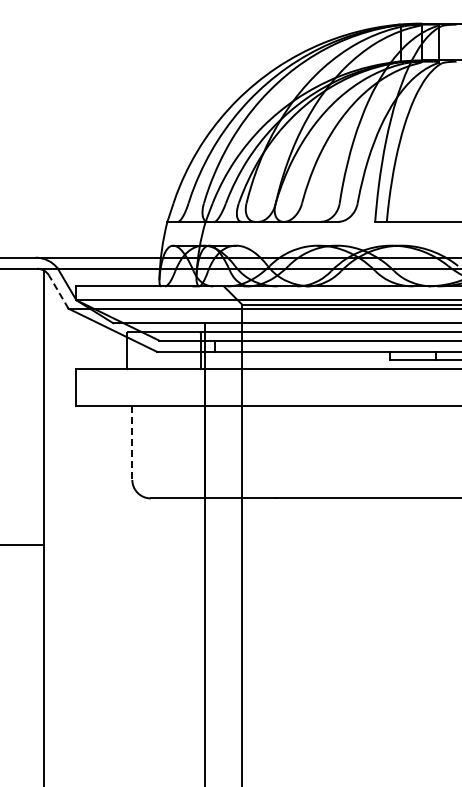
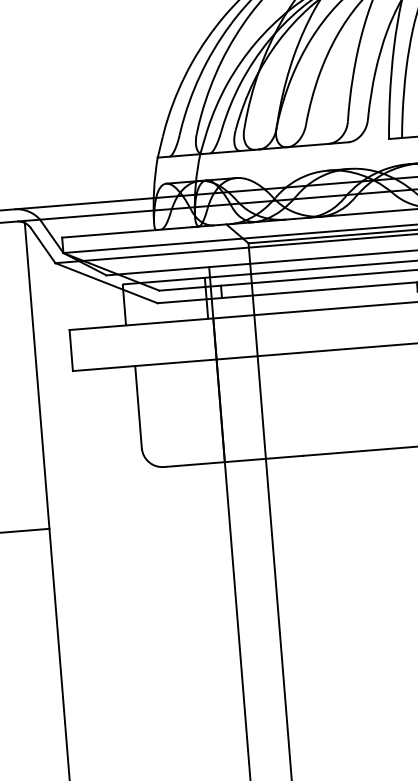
line: (58, 291) -> (42, 244), dashed -> solid
line: (132, 443) -> (138, 407), dashed -> solid

